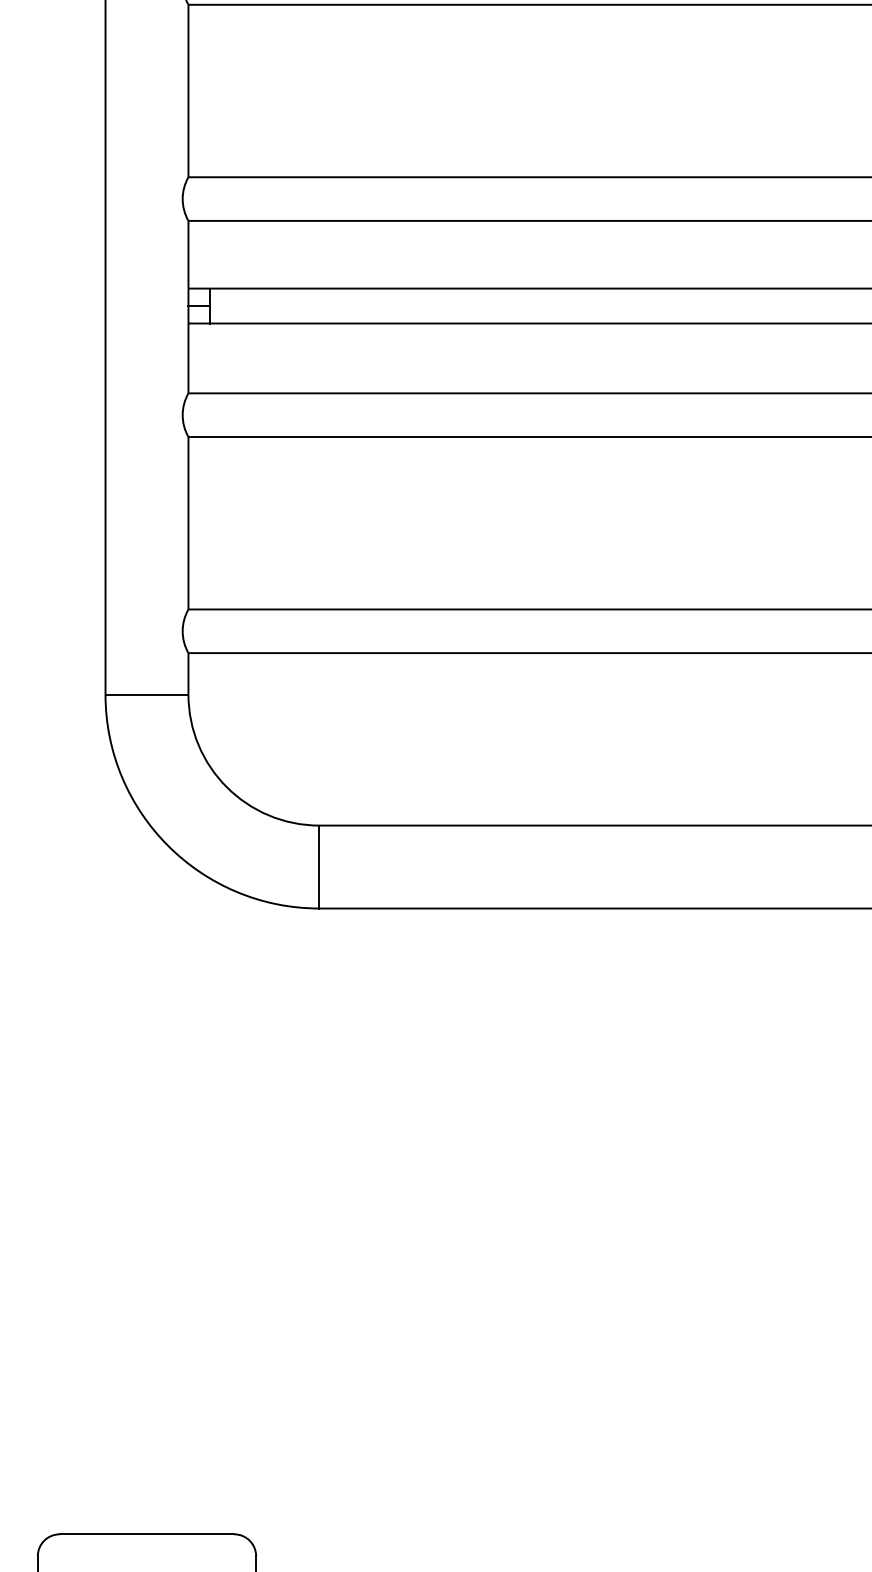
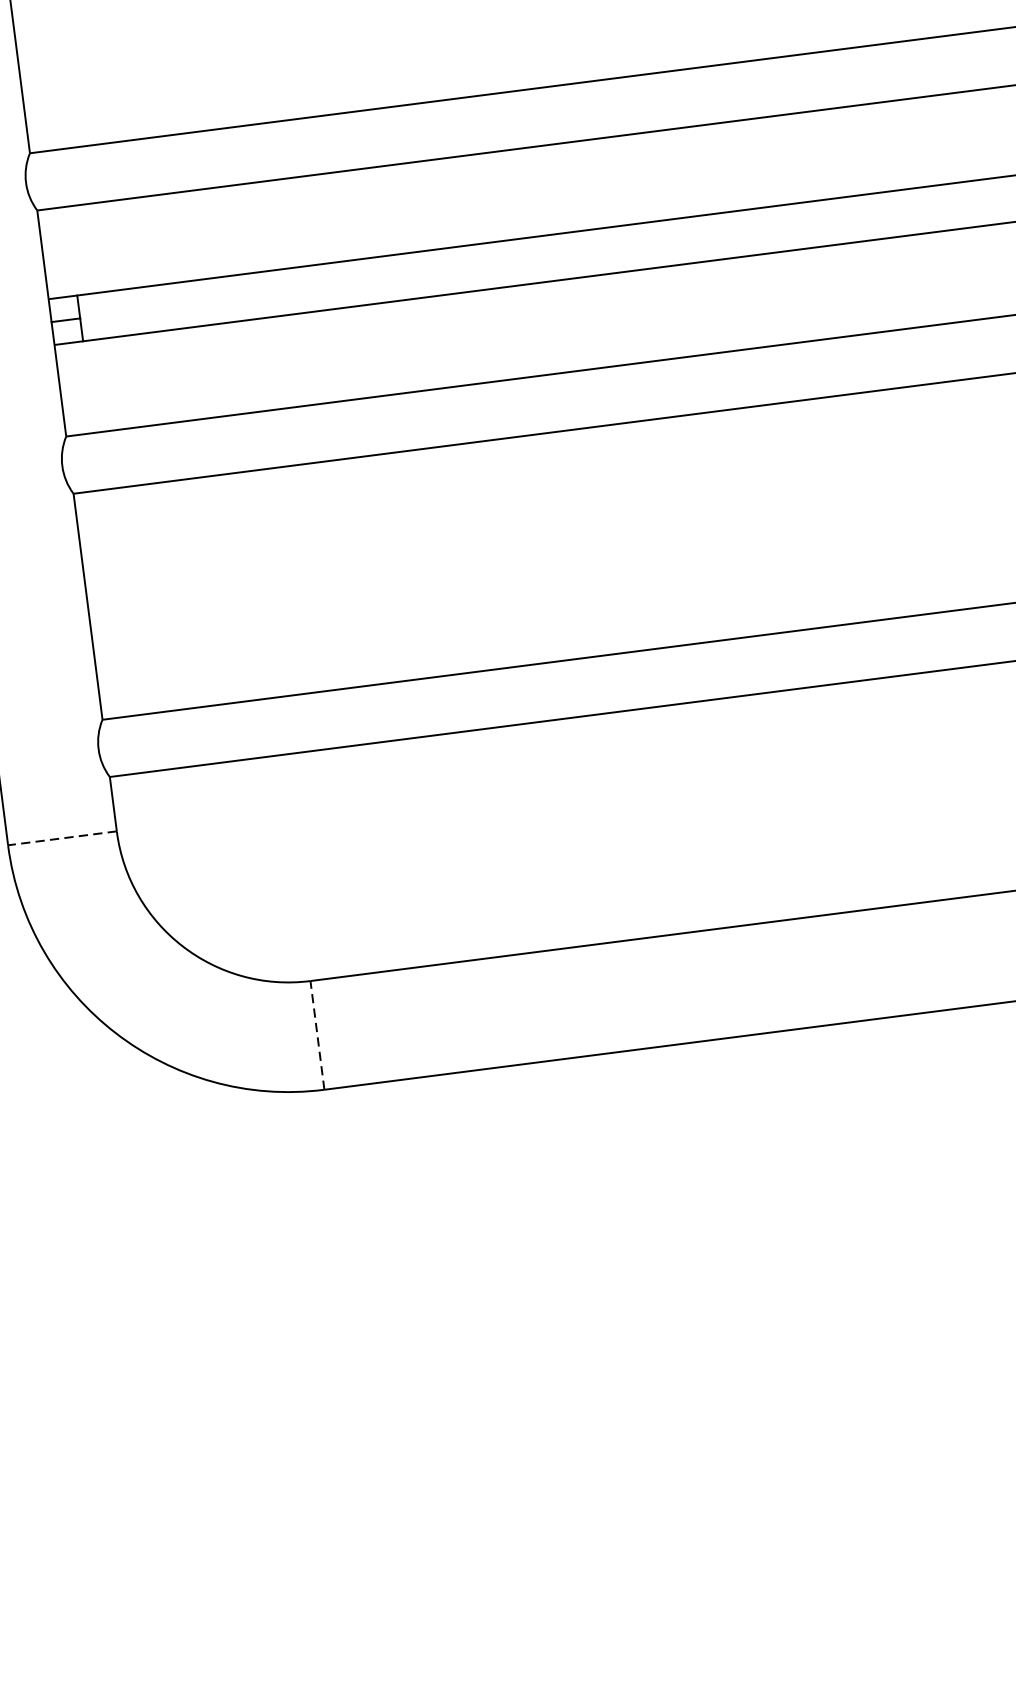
line: (146, 694) -> (61, 838), solid -> dashed
line: (319, 866) -> (317, 1034), solid -> dashed

